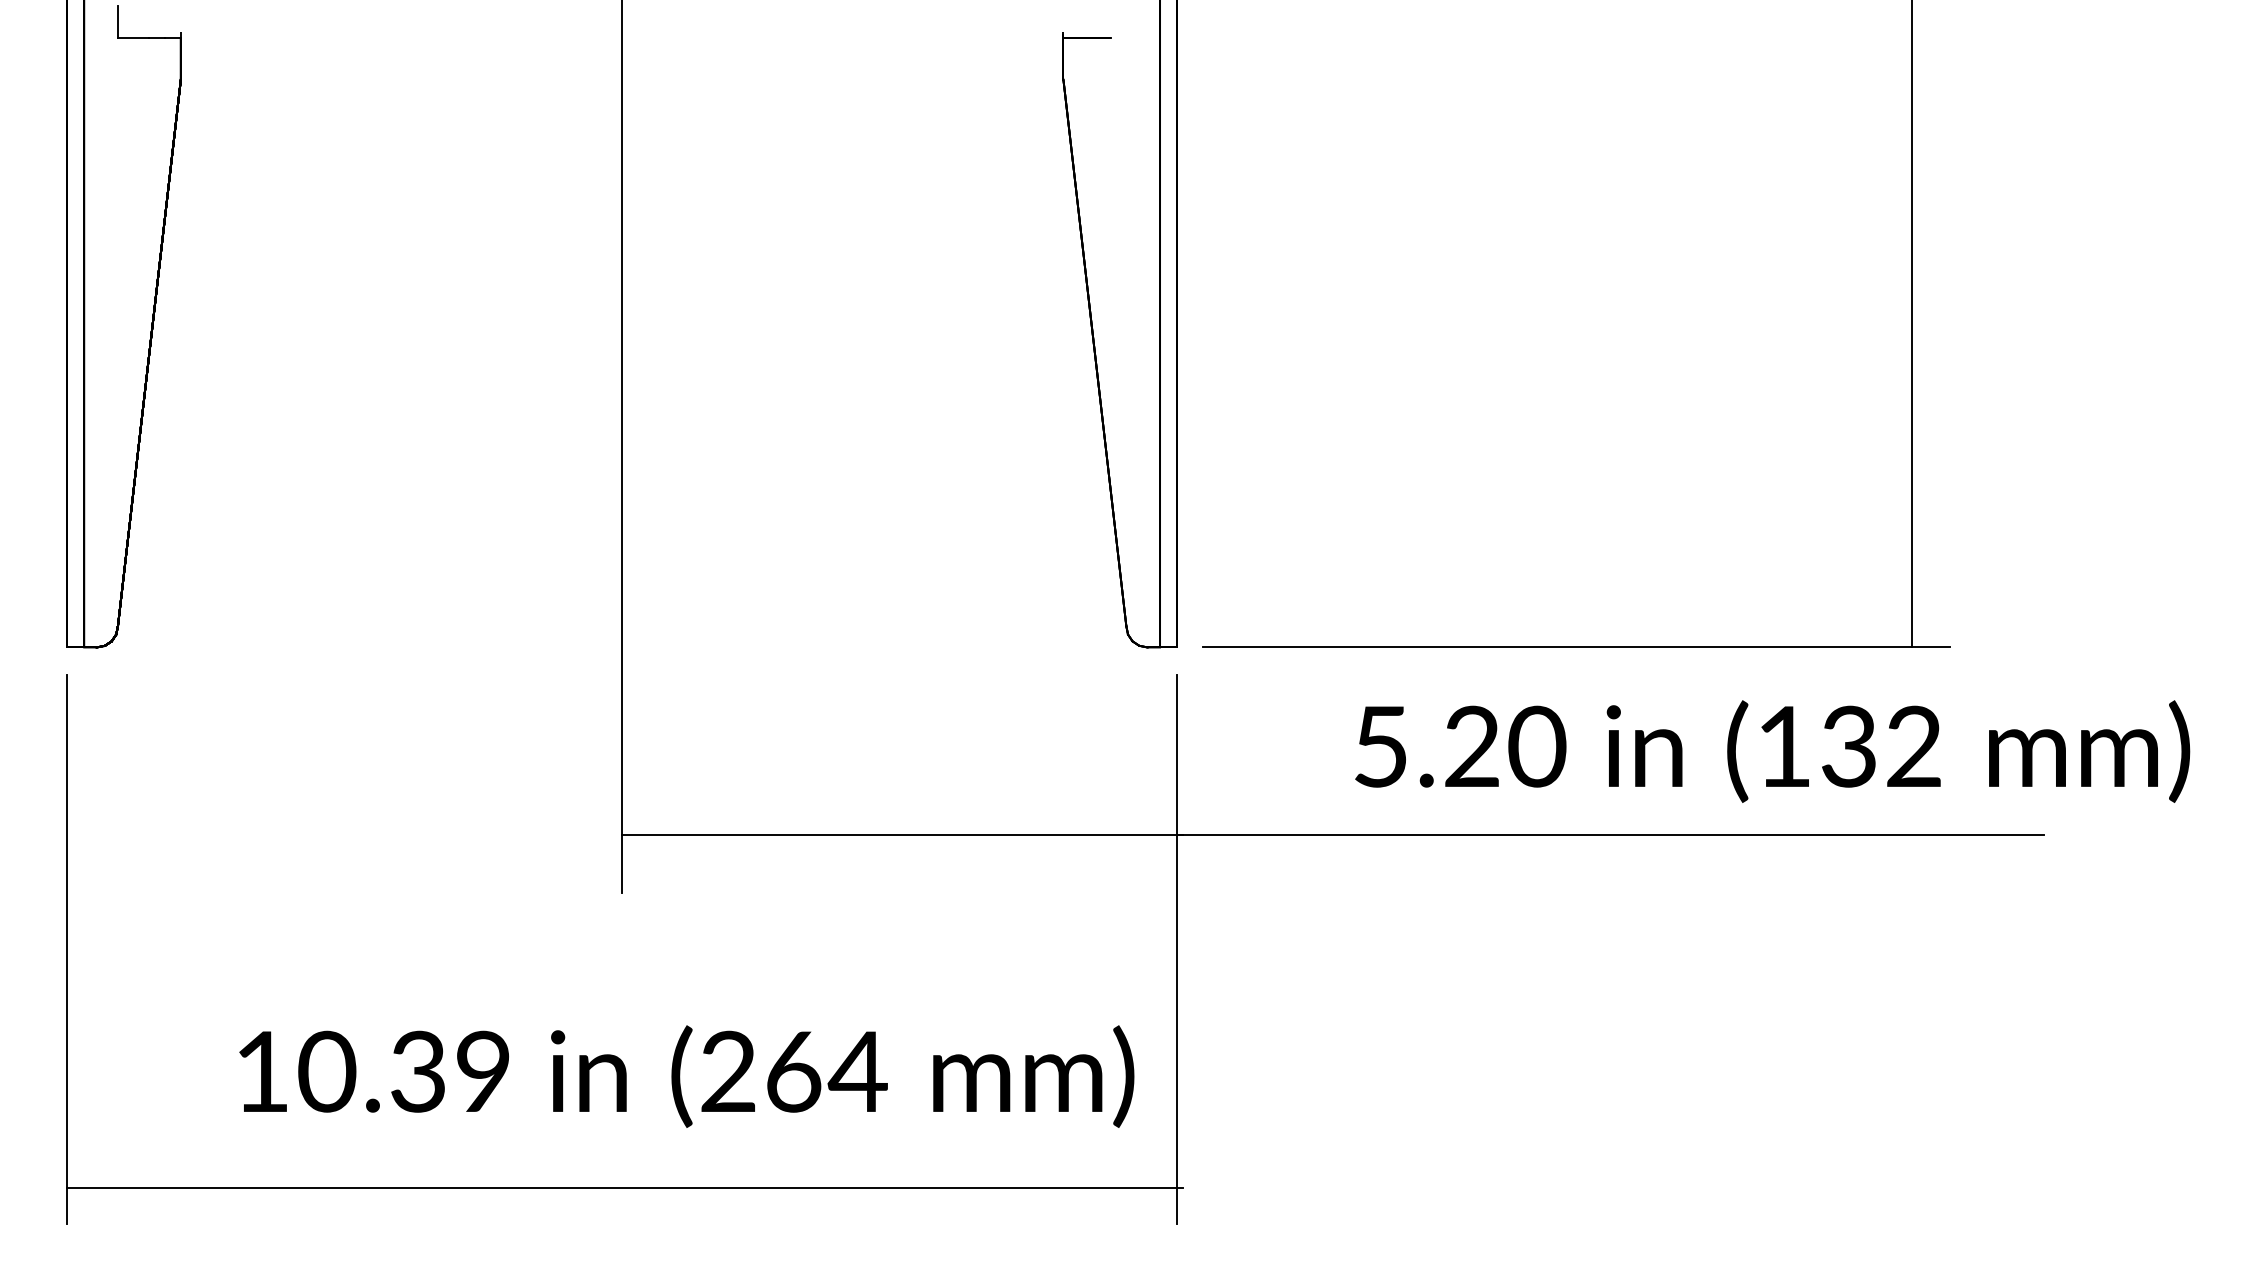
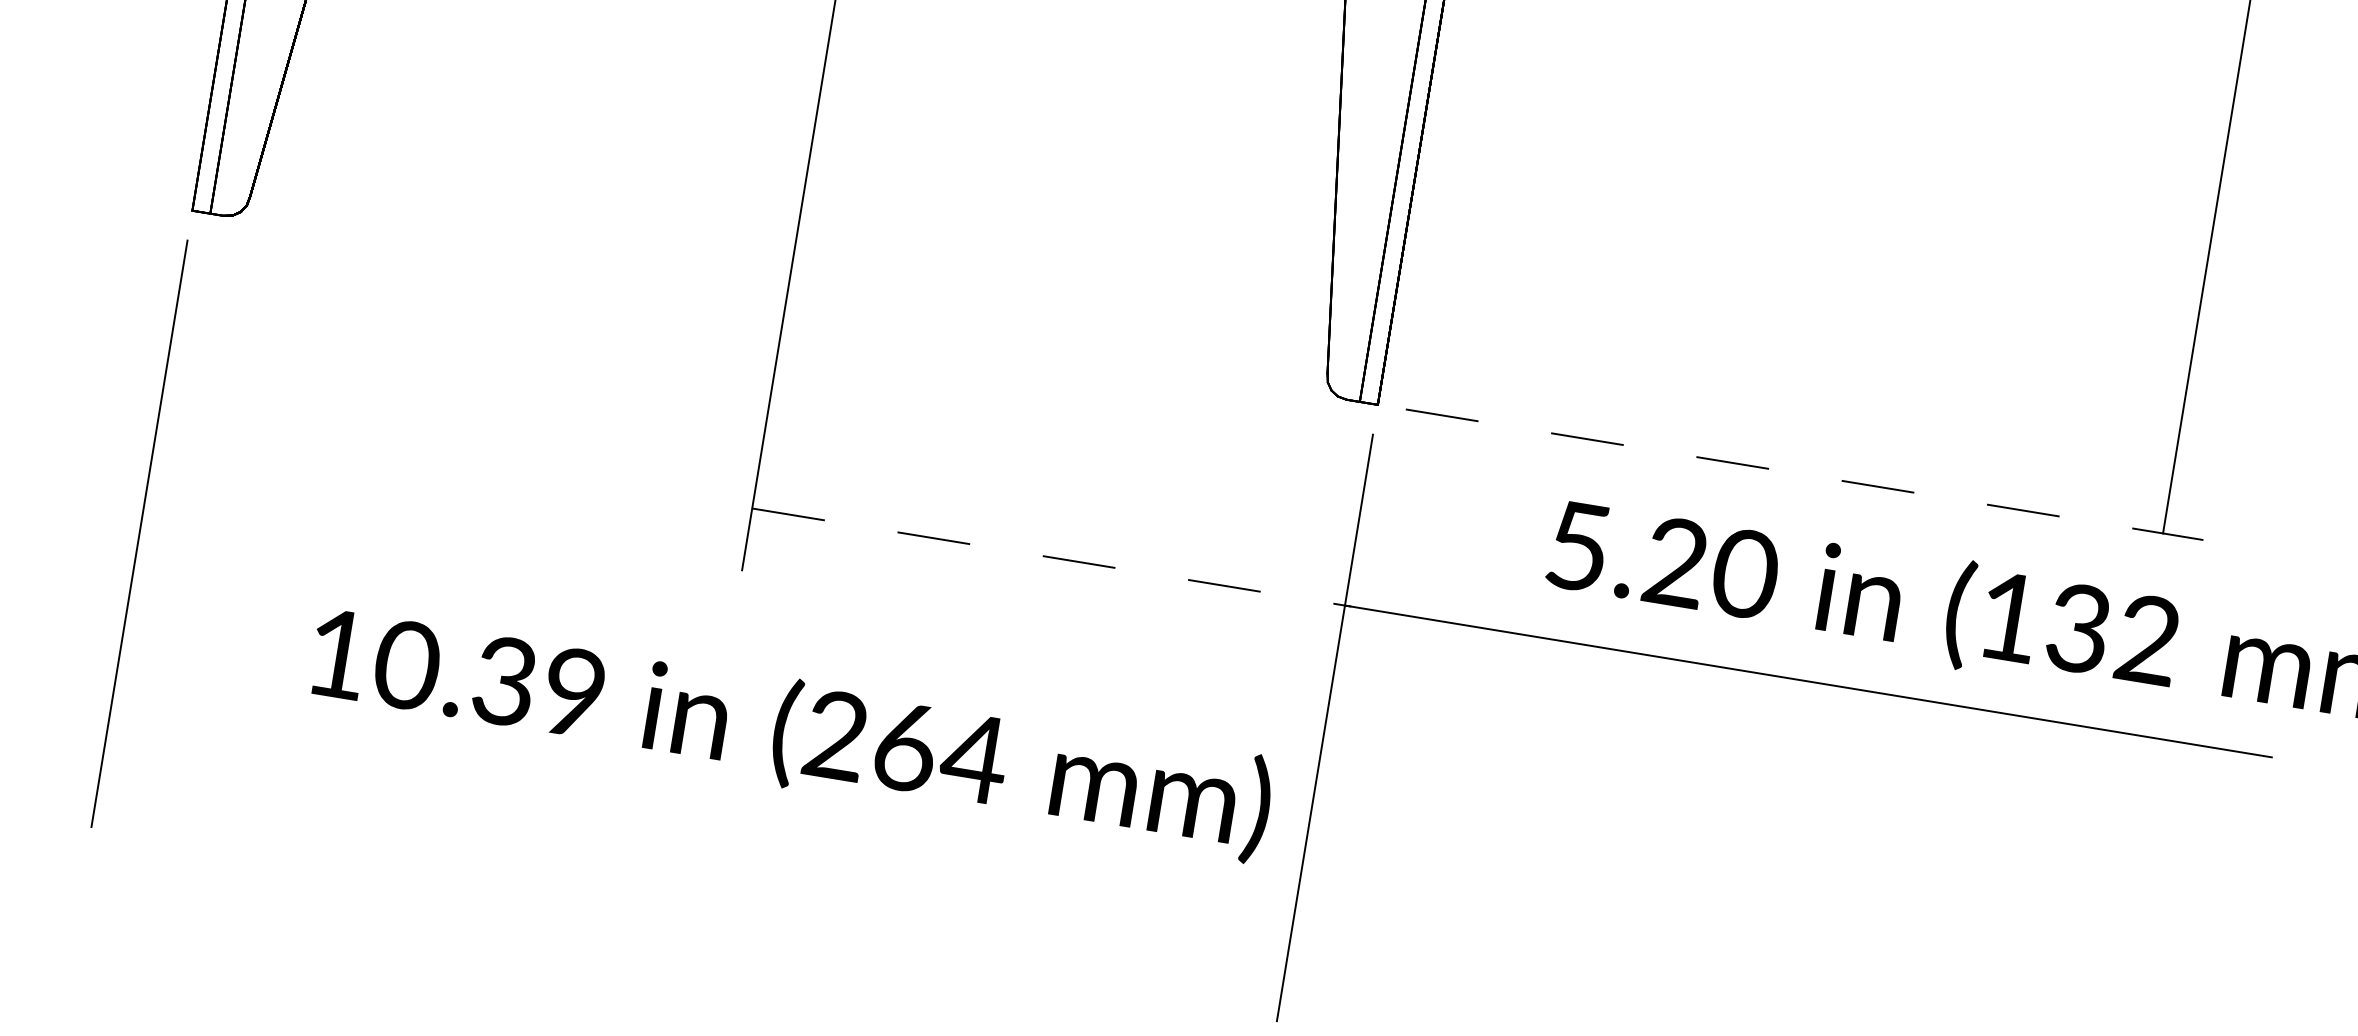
line: (1576, 647) -> (1804, 474), solid -> dashed
line: (902, 835) -> (1051, 557), solid -> dashed
text: (686, 1076) -> (790, 733), moved
line: (624, 1187) -> (693, 885), removed

